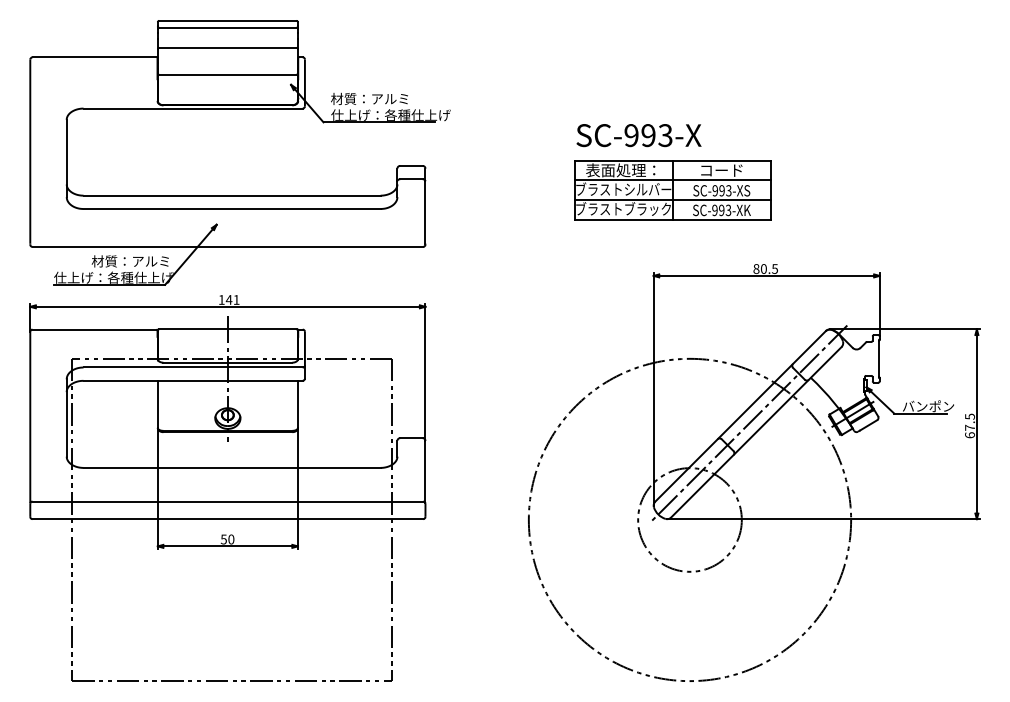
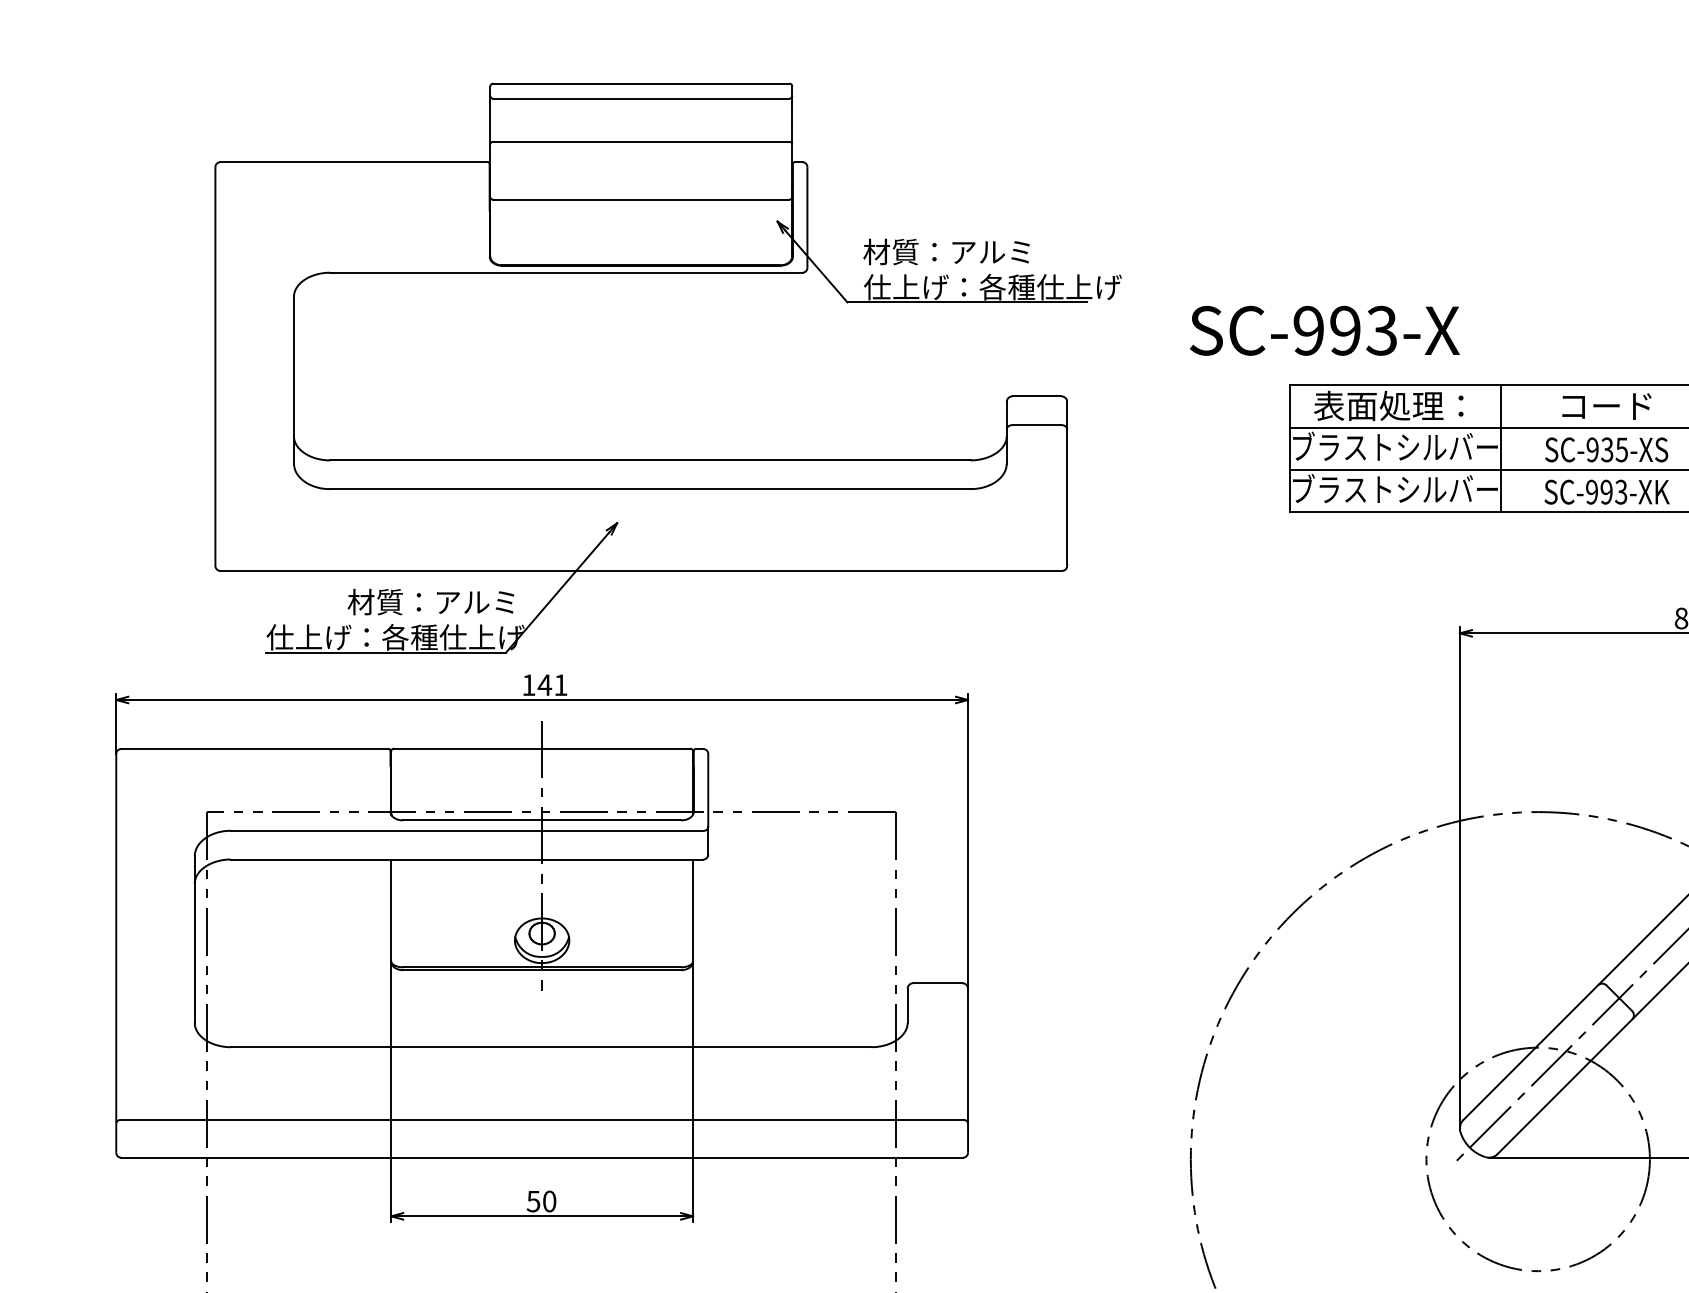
part: (239, 109) -> (666, 274), moved
text: (638, 135) -> (1323, 330), moved
text: (725, 190) -> (1614, 449), SC-993-XS -> SC-935-XS
text: (648, 208) -> (1448, 488), ブラストブラック -> ブラストシルバー

